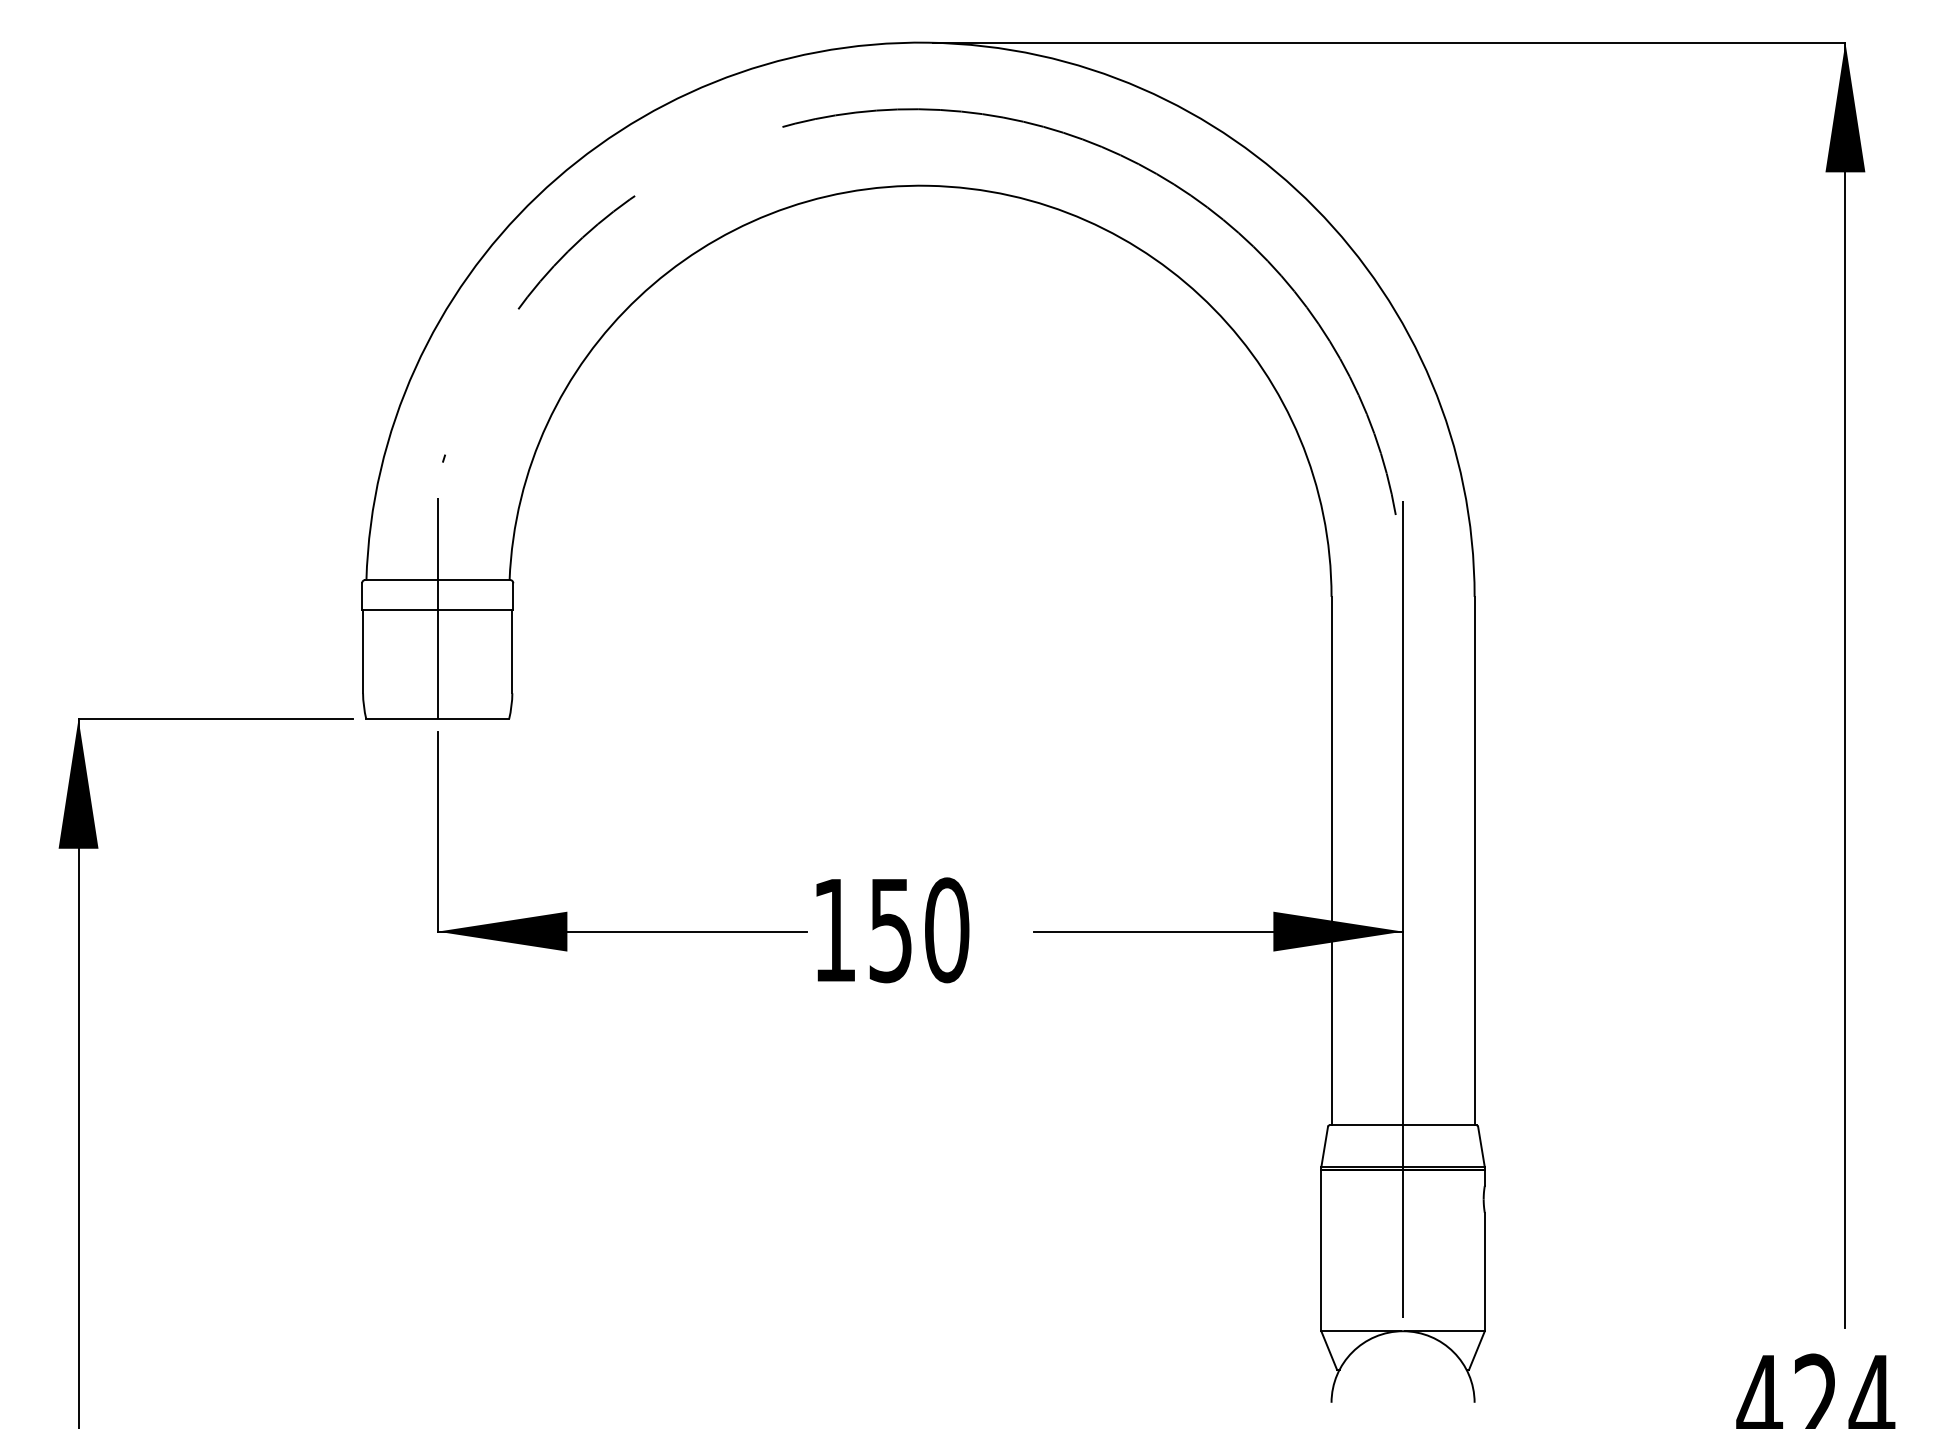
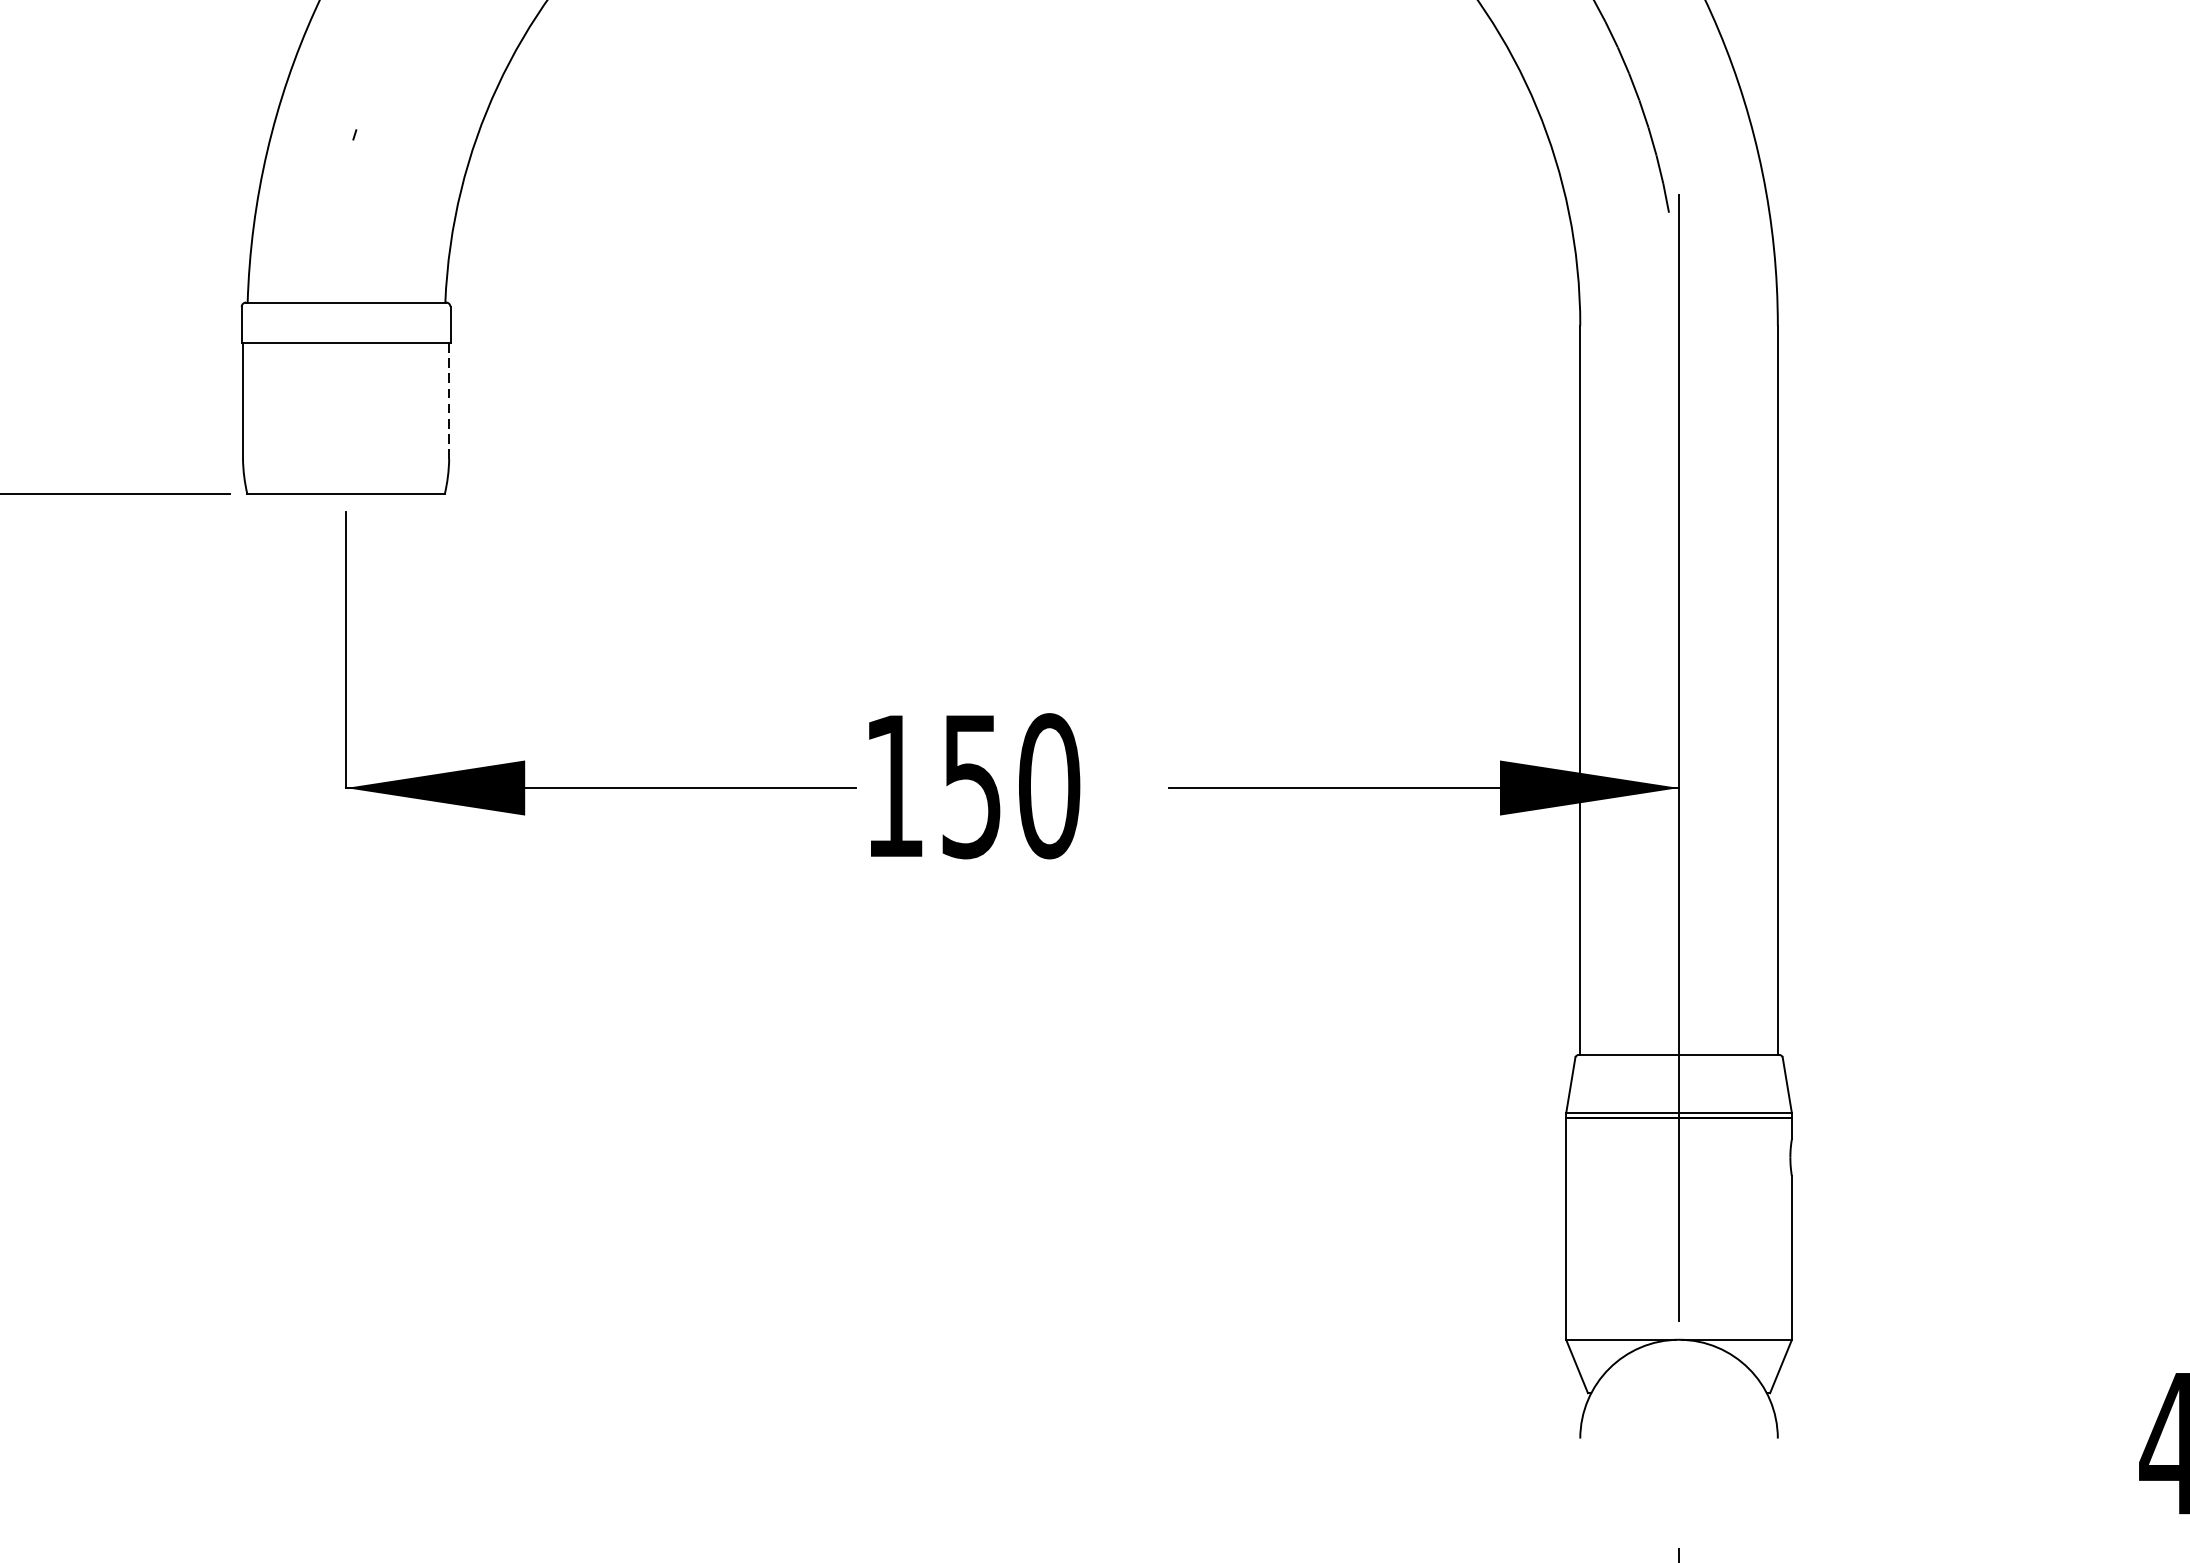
line: (437, 608) -> (345, 341), removed
line: (512, 651) -> (449, 401), solid -> dashed

